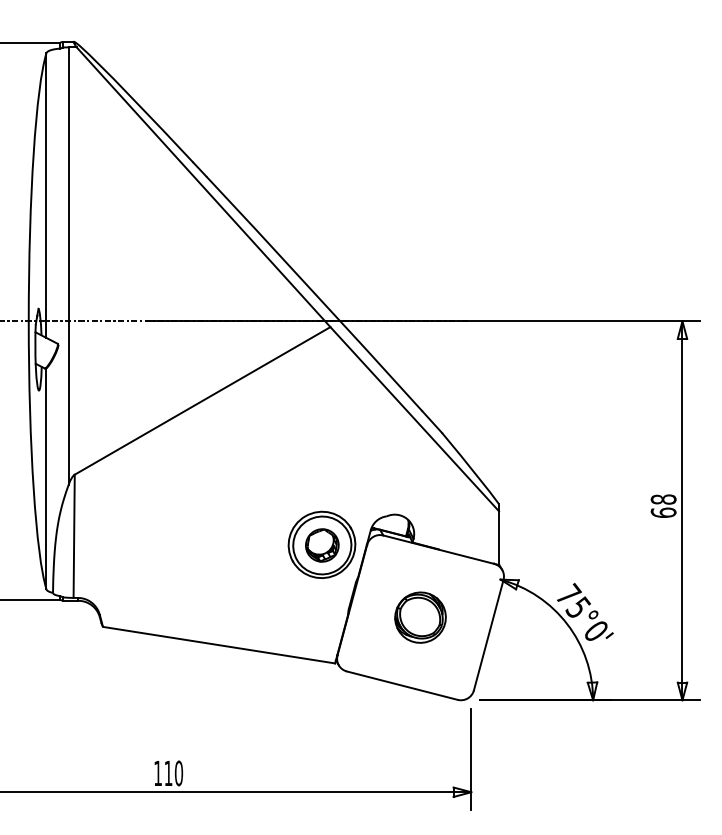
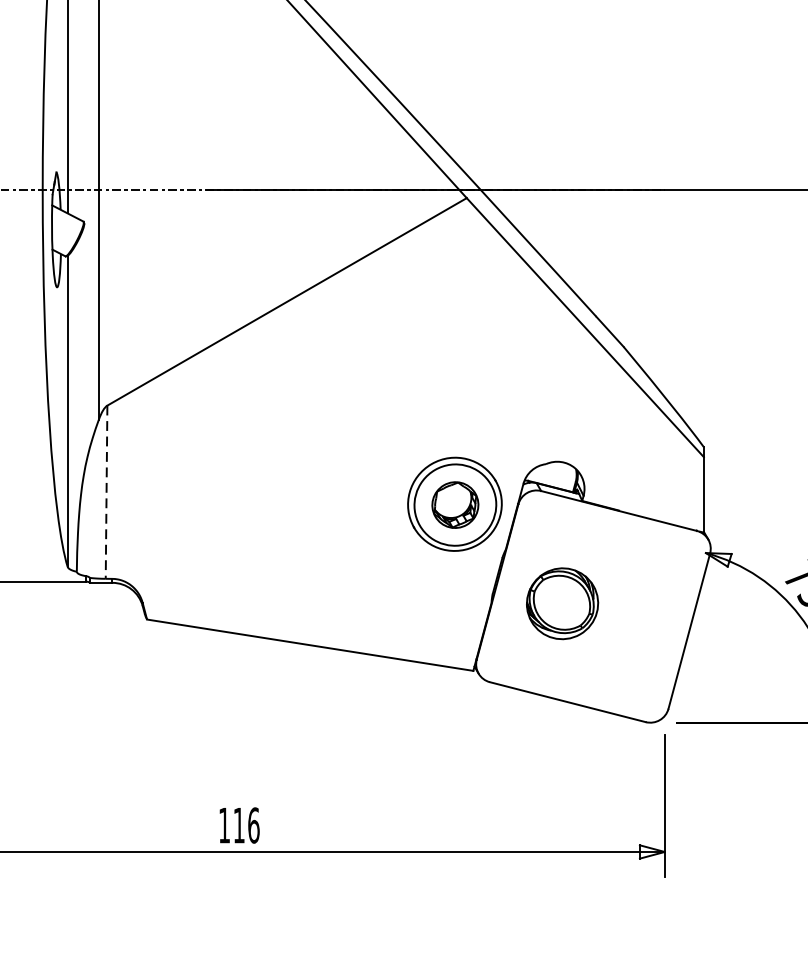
line: (74, 536) -> (107, 492), solid -> dashed
part: (420, 617) -> (562, 603), moved
text: (179, 772) -> (254, 824), 110 -> 116

